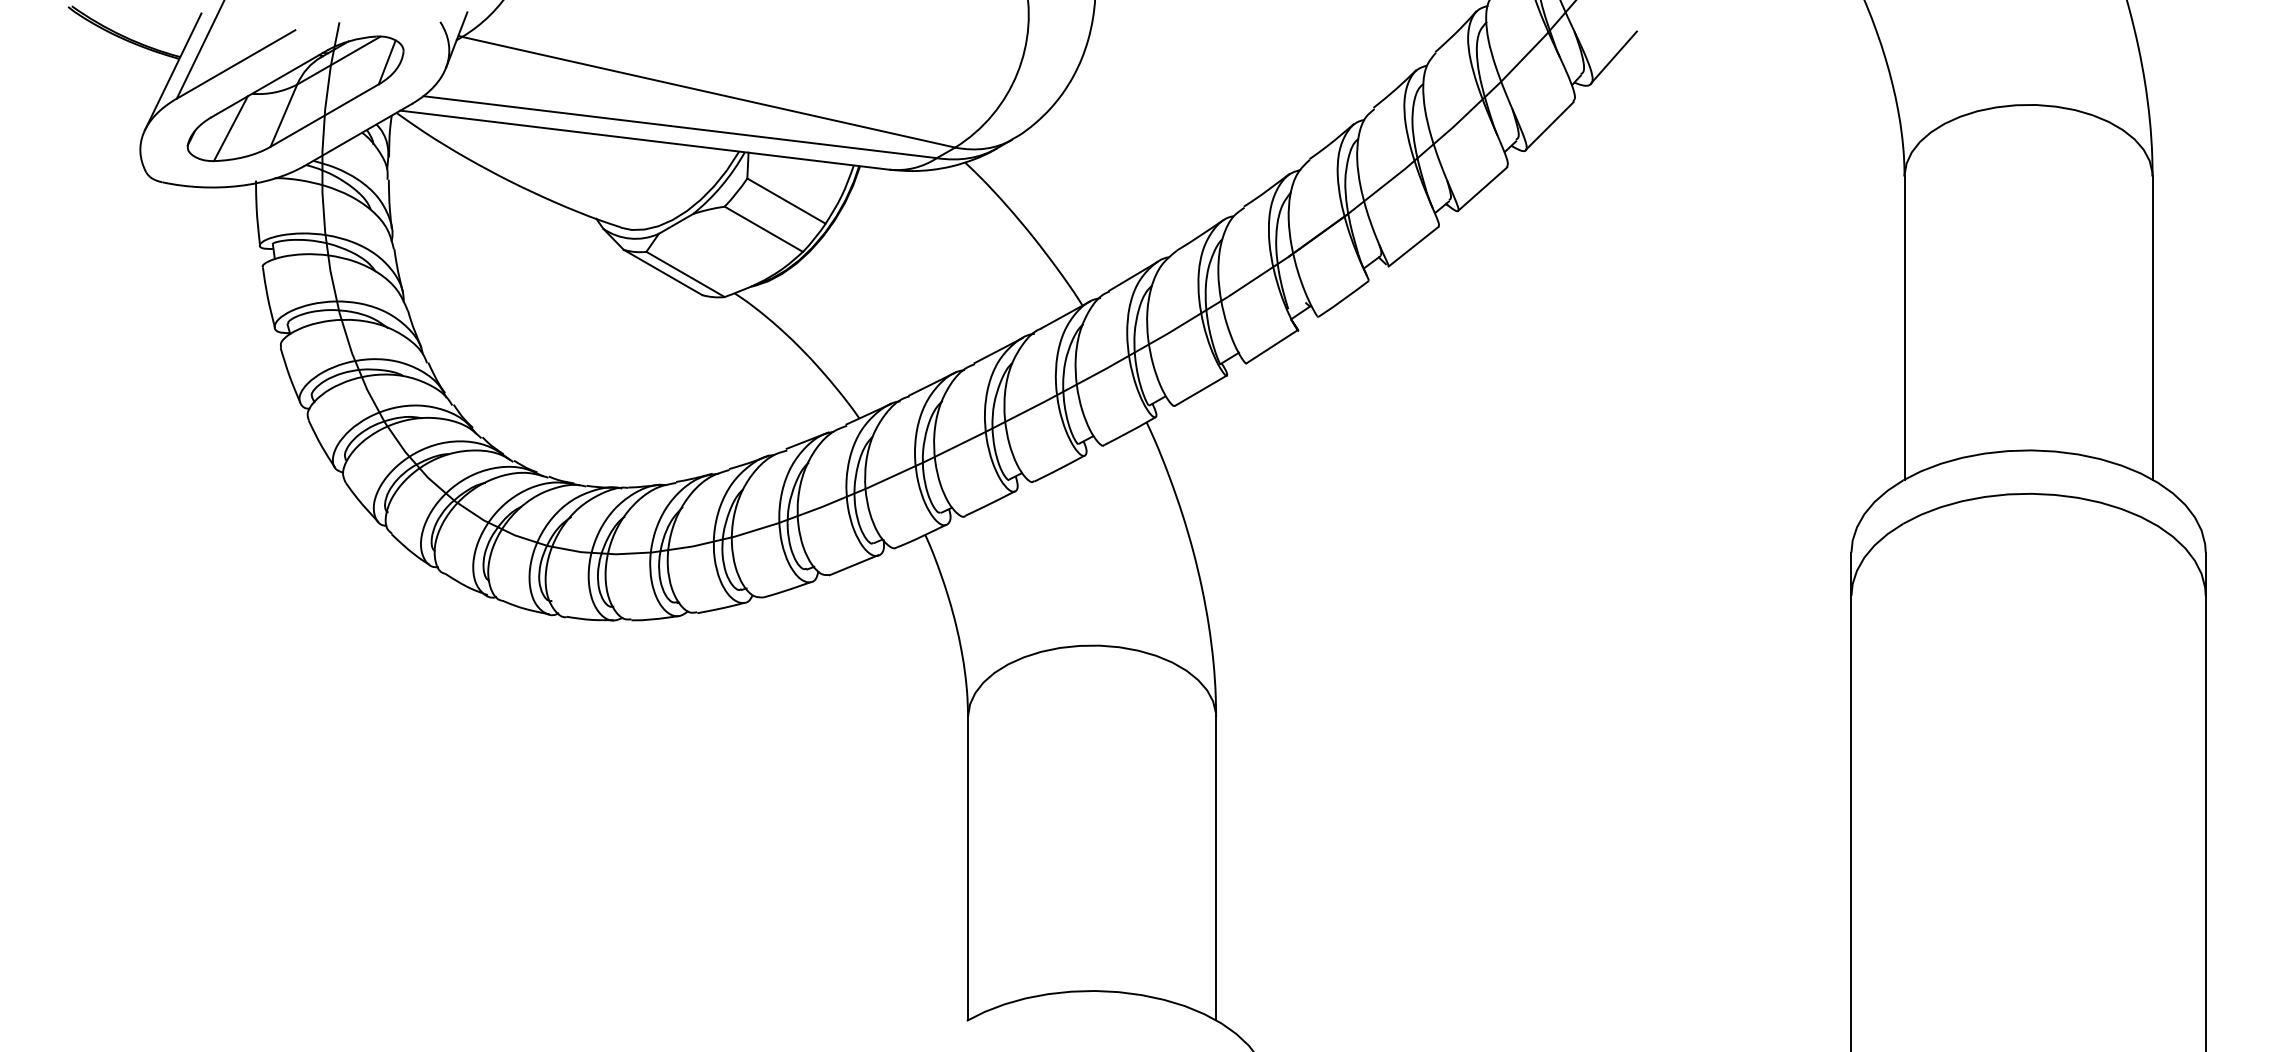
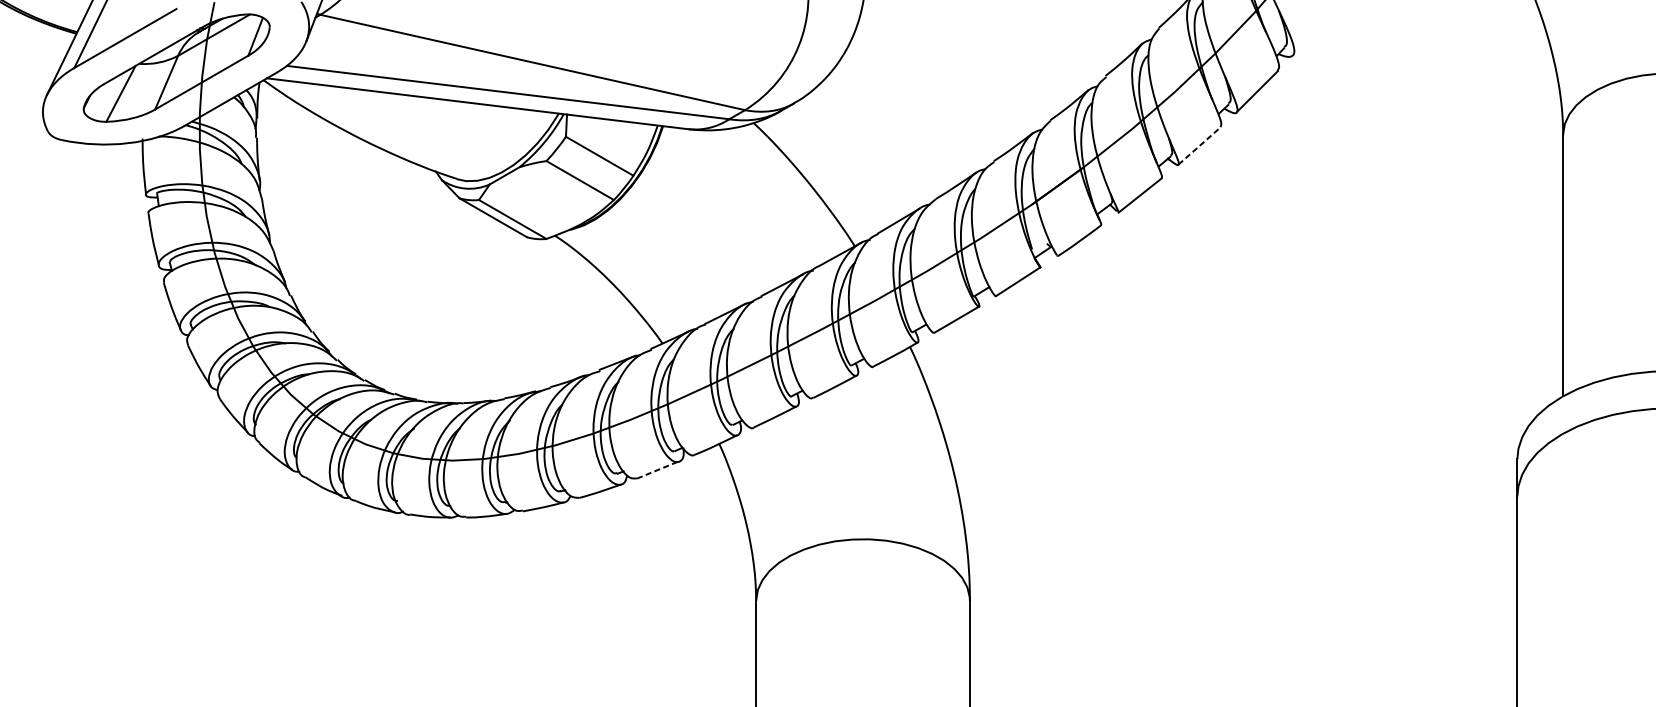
line: (1613, 57) -> (1312, 32), removed
line: (1482, 189) -> (1199, 146), solid -> dashed
line: (854, 565) -> (658, 470), solid -> dashed

